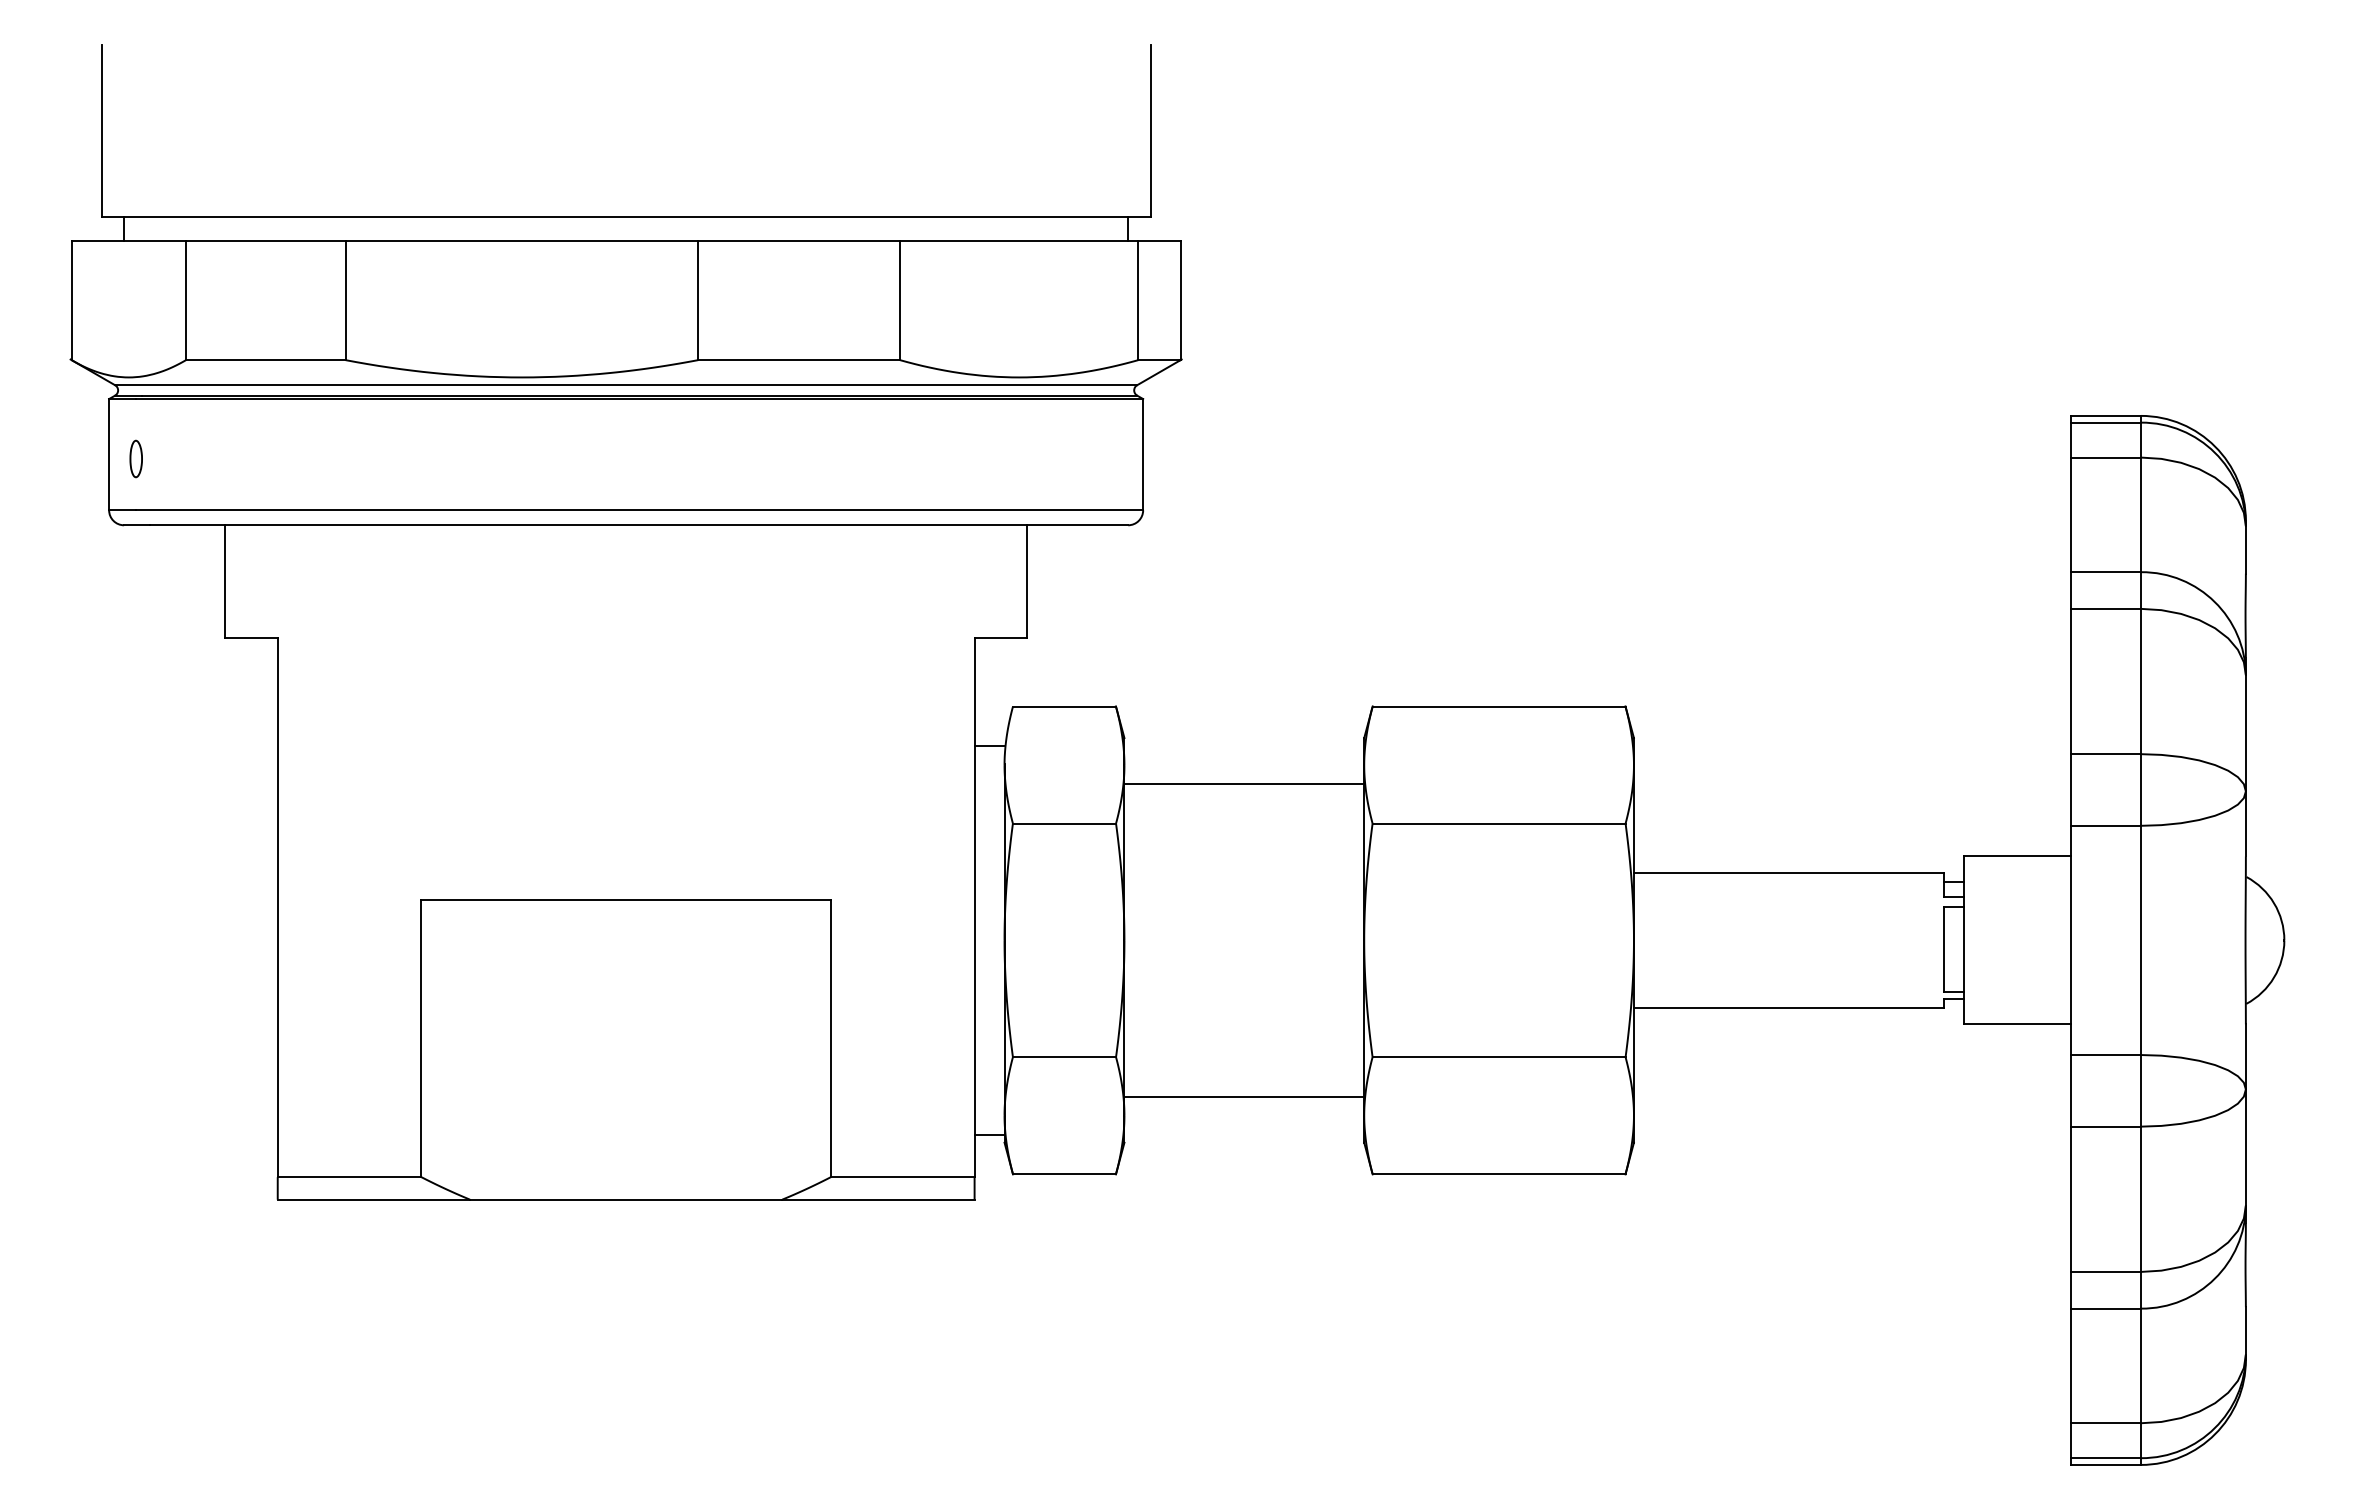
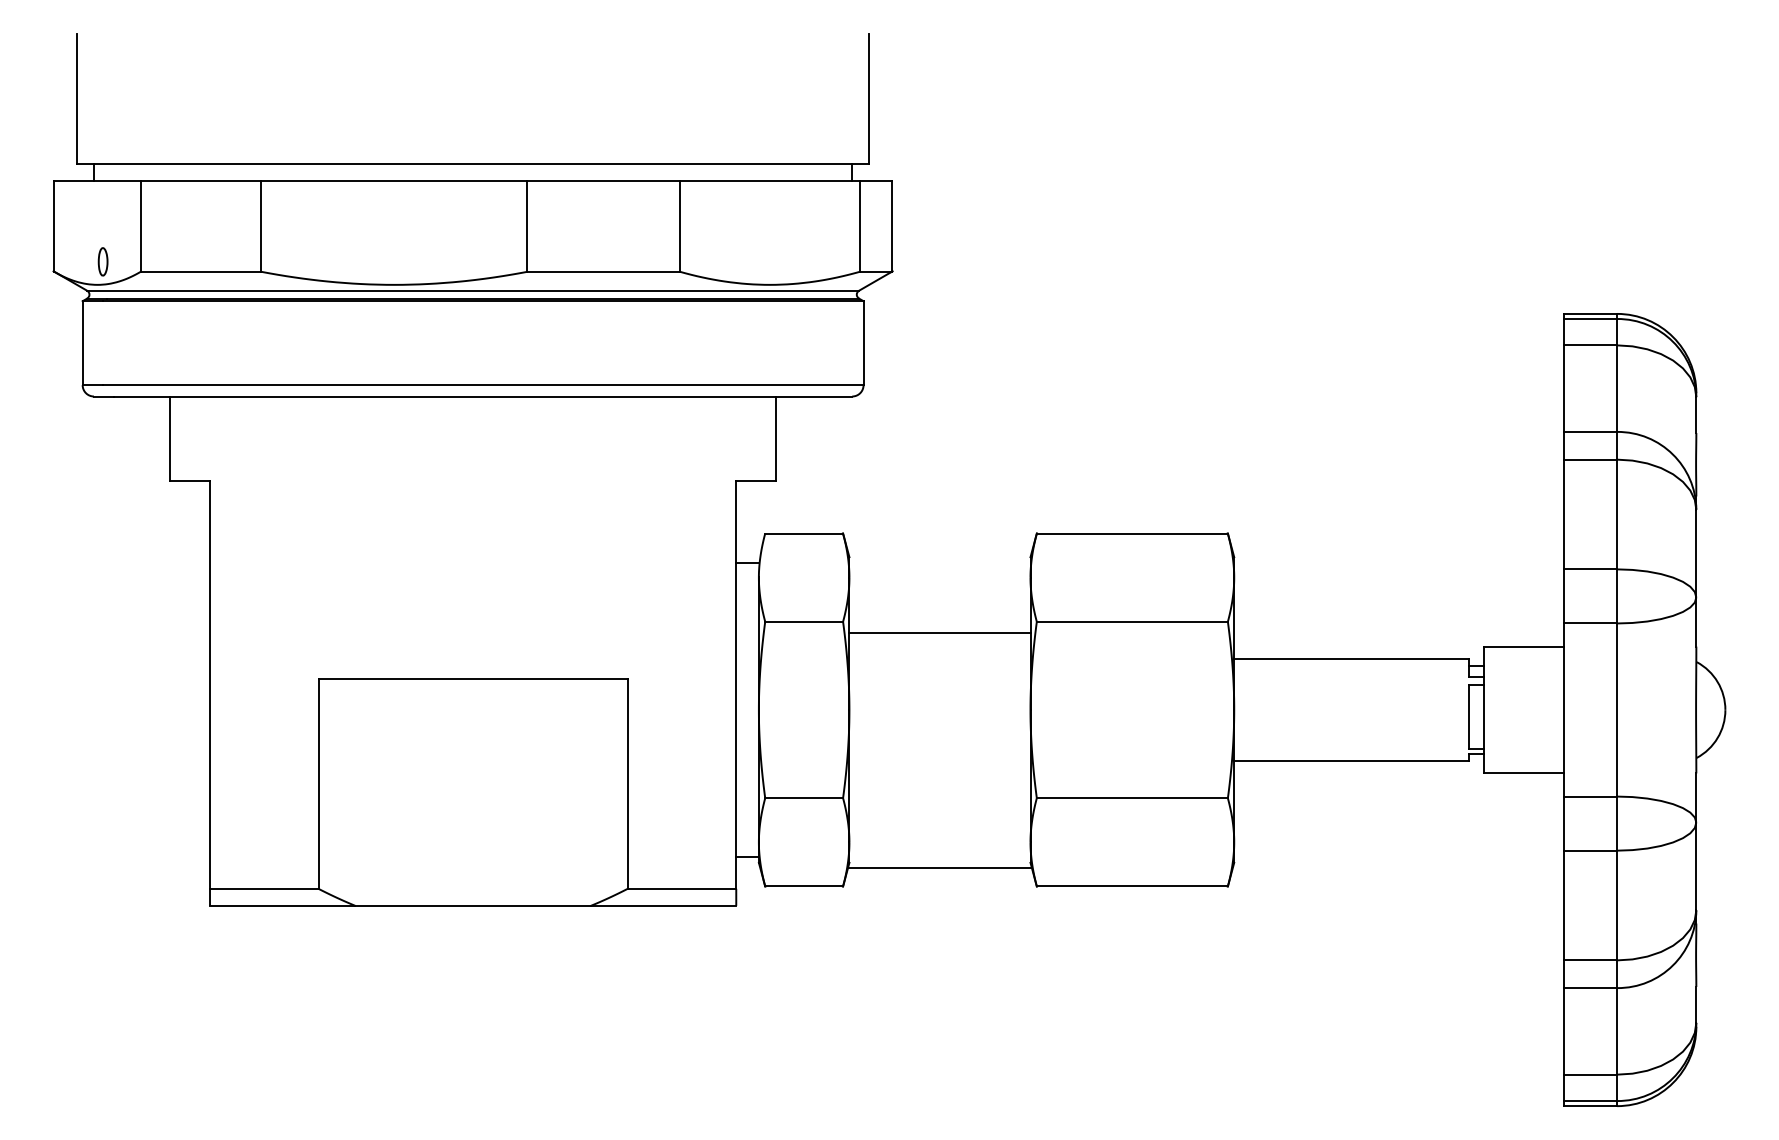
part: (135, 458) -> (102, 261), moved
line: (1244, 784) -> (940, 633), moved
line: (1244, 1096) -> (940, 867), moved

